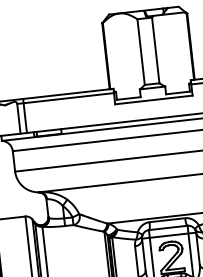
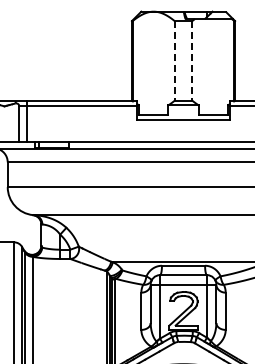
line: (155, 50) -> (192, 60), solid -> dashed
line: (140, 51) -> (174, 60), solid -> dashed

